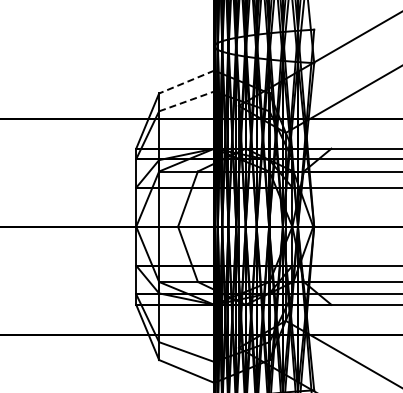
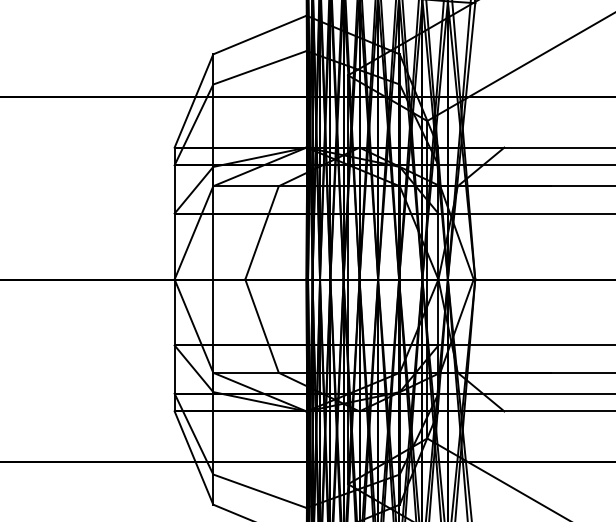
line: (186, 82) -> (259, 35), dashed -> solid
line: (187, 101) -> (261, 67), dashed -> solid

